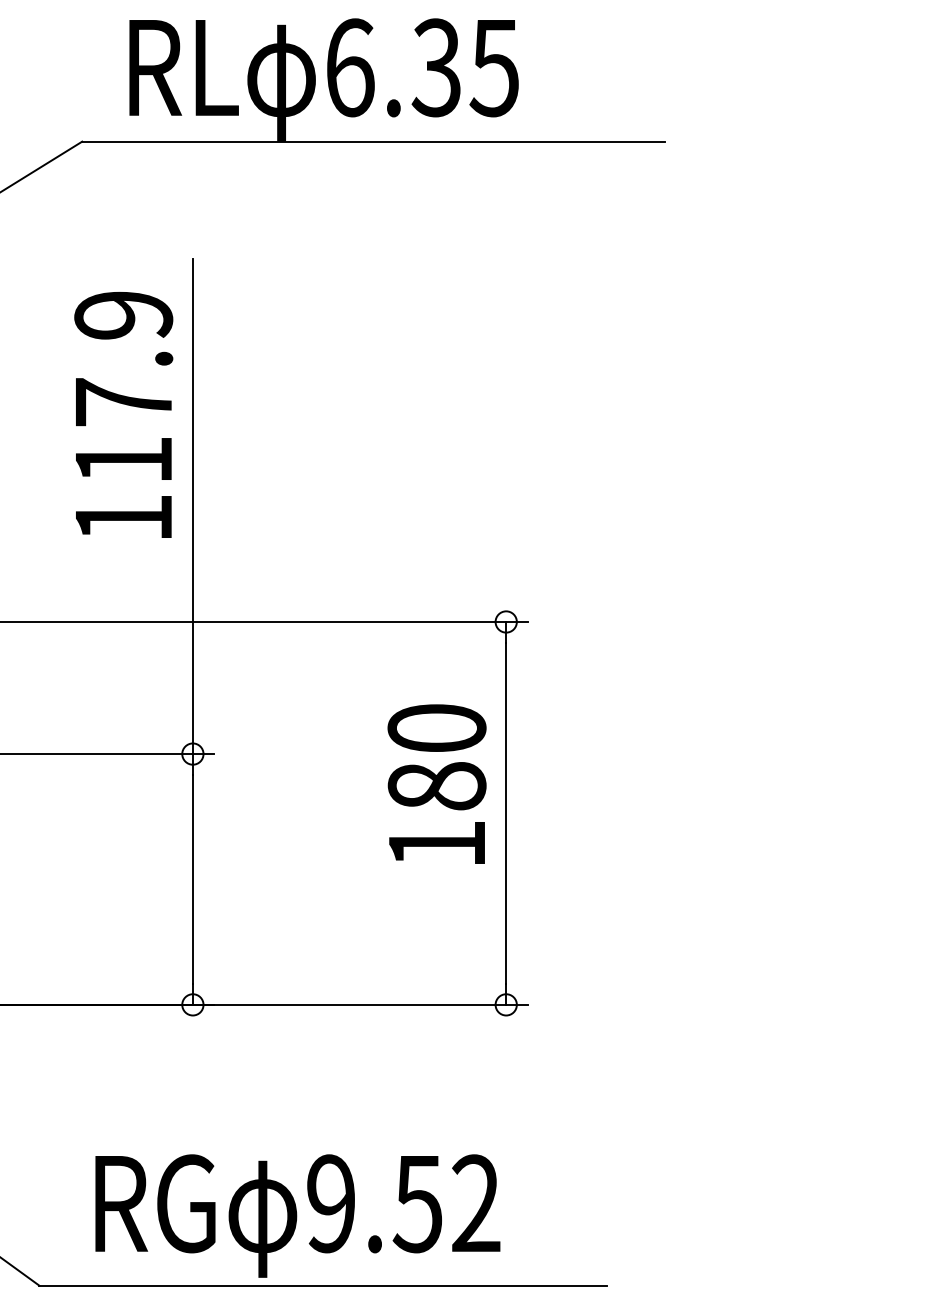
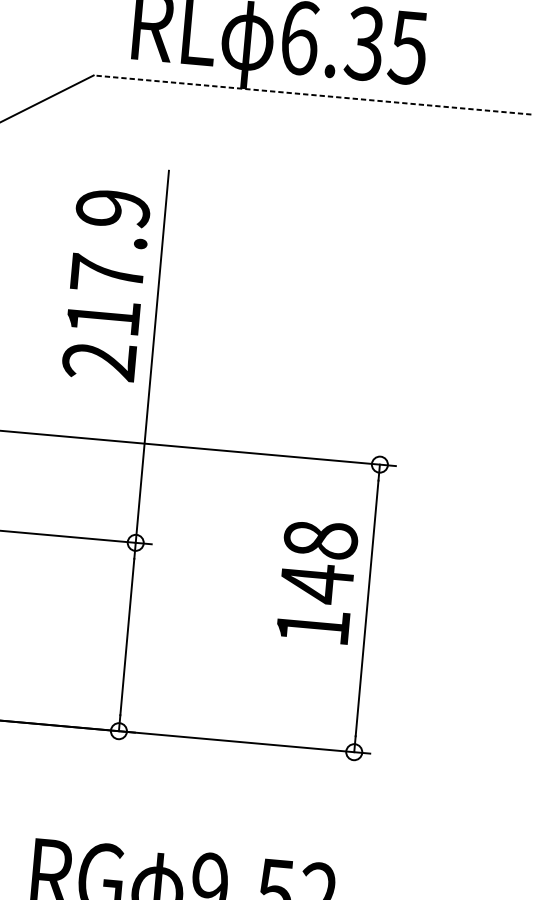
line: (373, 141) -> (312, 94), solid -> dashed
text: (122, 518) -> (98, 361), 117.9 -> 217.9
text: (436, 758) -> (318, 562), 180 -> 148

